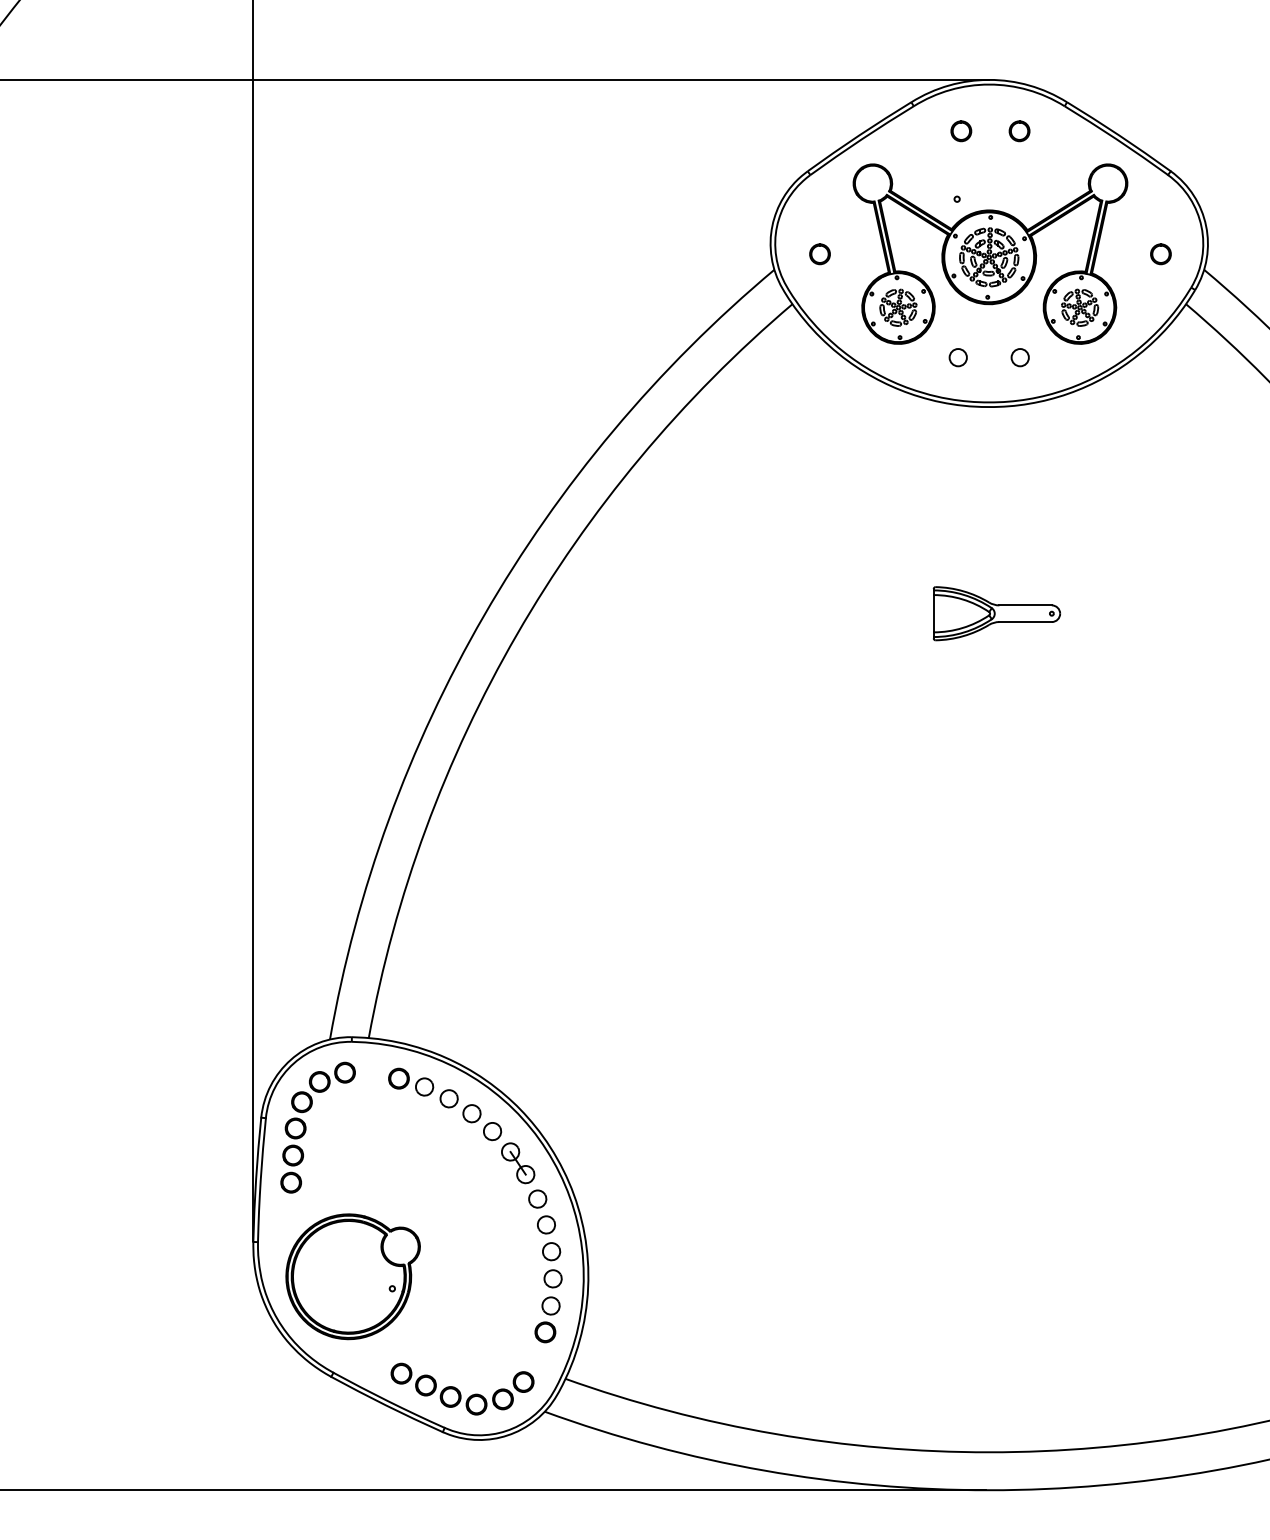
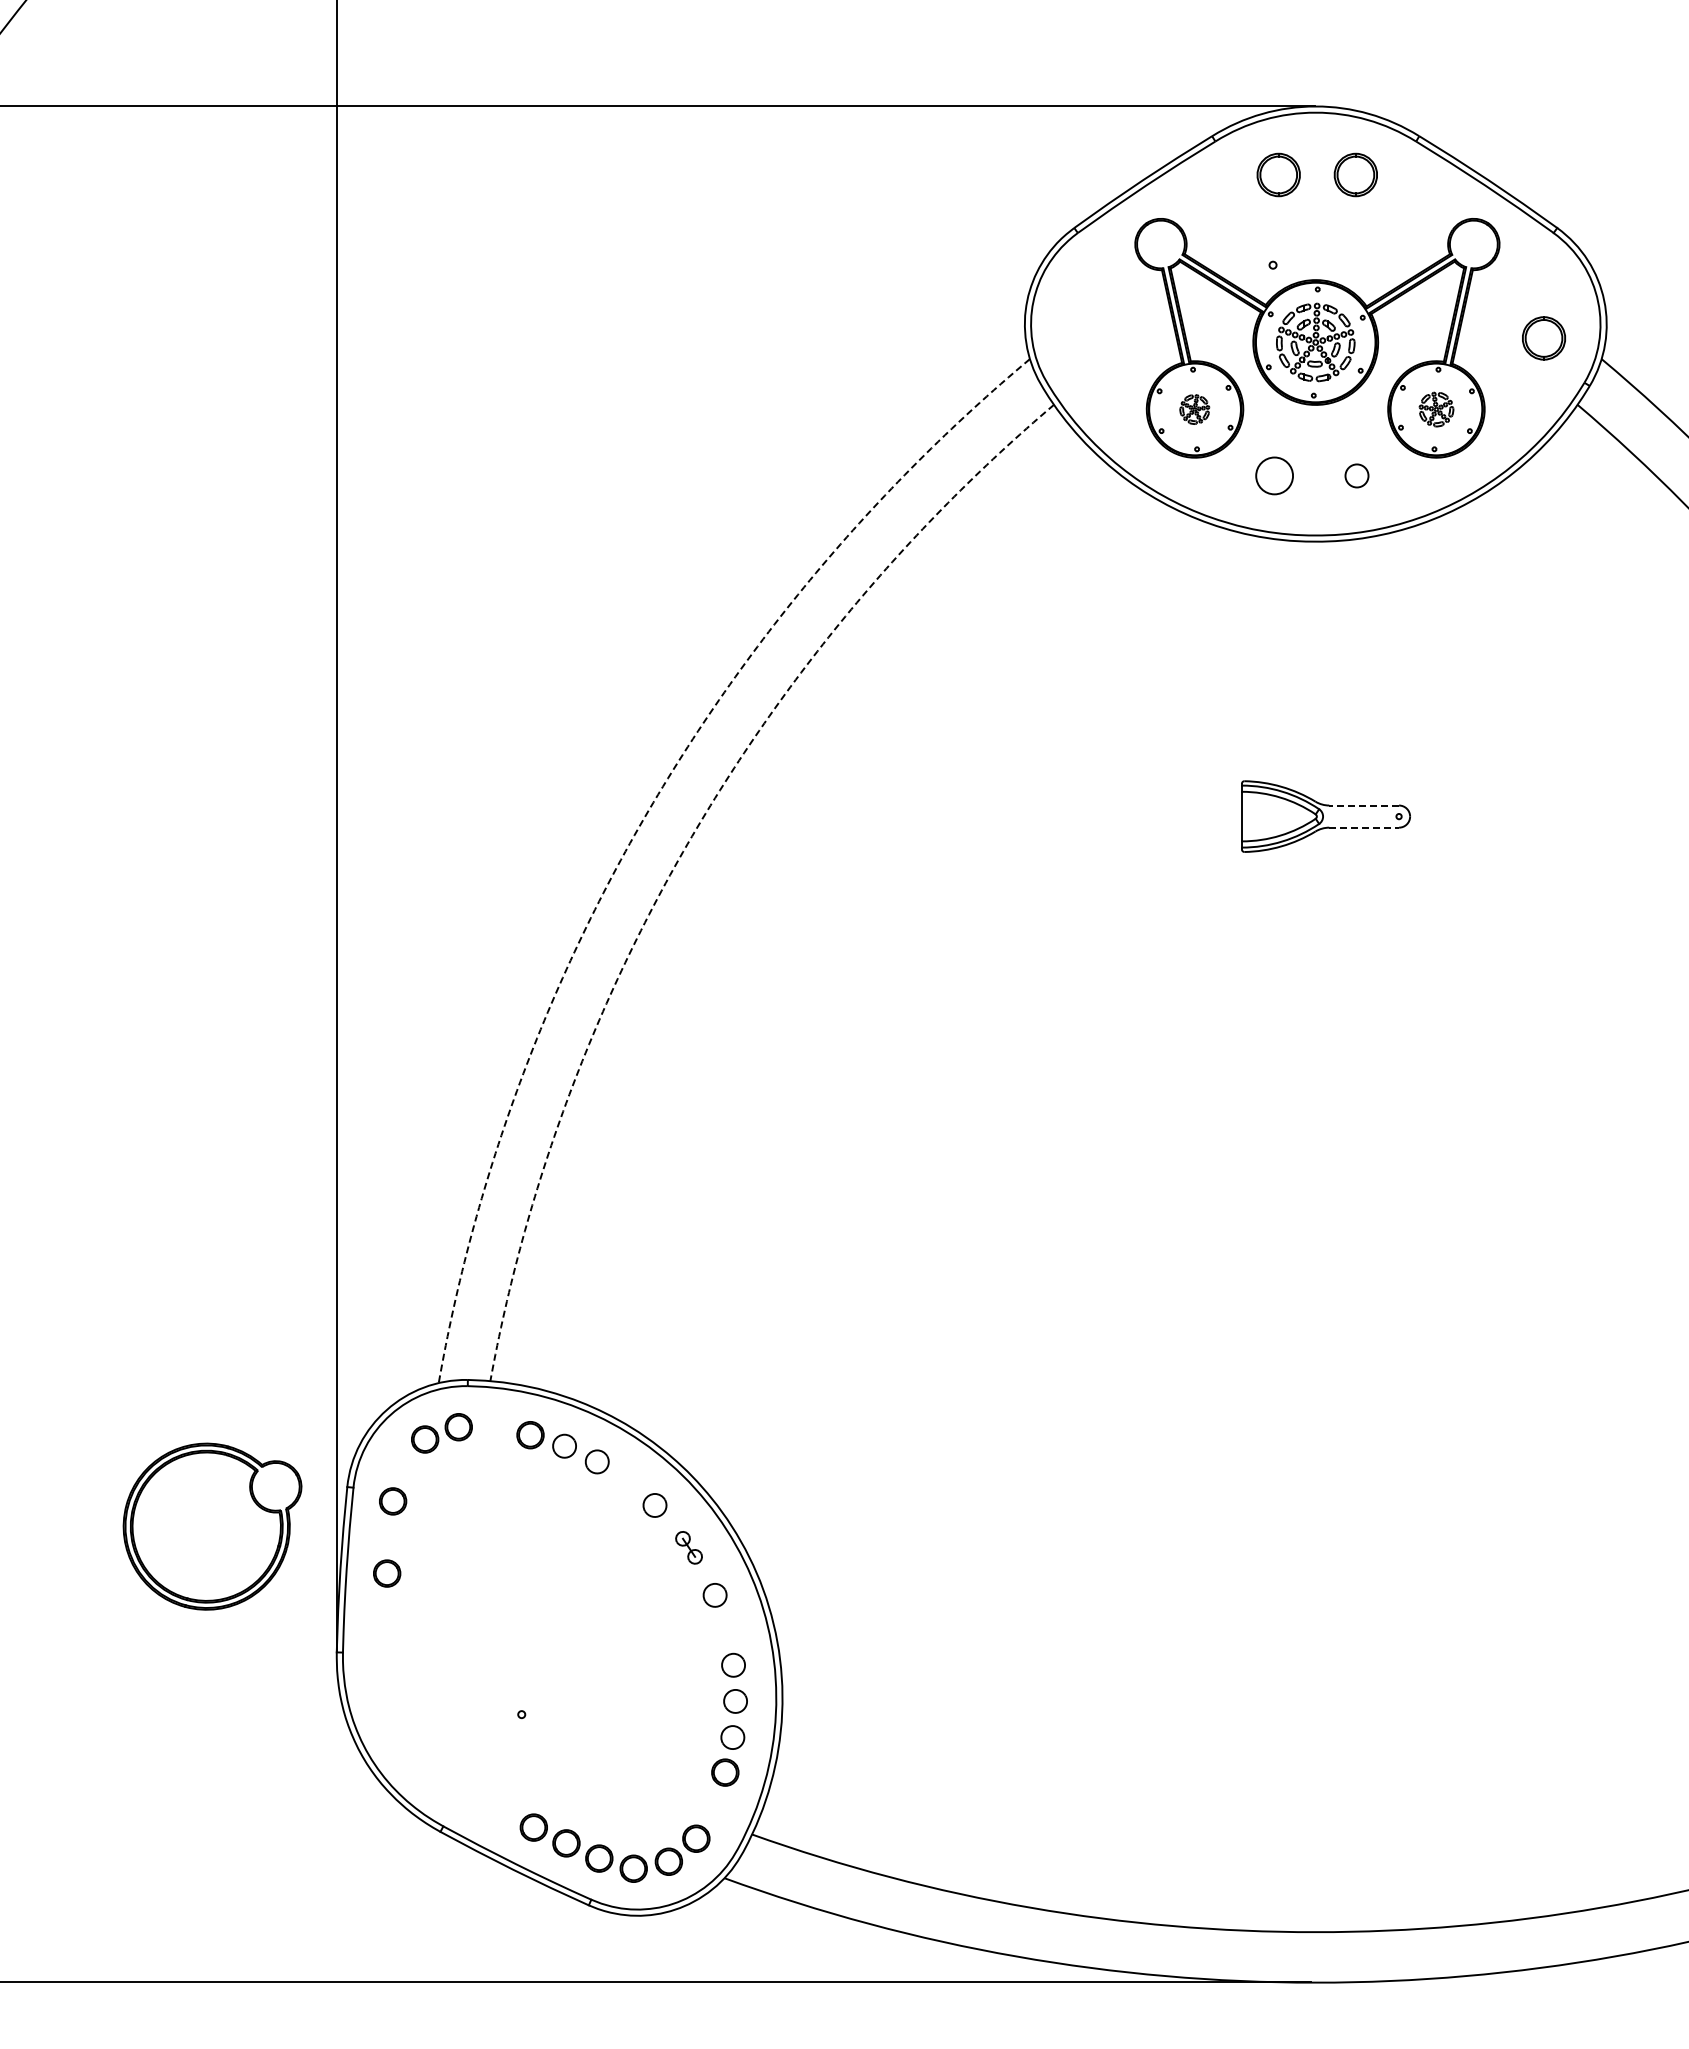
part: (961, 131) -> (1278, 174), size x1.6
part: (1019, 131) -> (1356, 174), size x1.6
part: (819, 254) -> (1090, 338), removed
part: (1161, 254) -> (1544, 338), size x1.6
part: (898, 307) -> (1194, 409), size x0.6
part: (1080, 307) -> (1436, 409), size x0.7
circle: (958, 357) -> (1274, 475), size x1.6
line: (1025, 605) -> (1364, 805), solid -> dashed
arc: (483, 615) -> (643, 818), solid -> dashed
line: (1025, 621) -> (1364, 827), solid -> dashed
arc: (516, 634) -> (687, 844), solid -> dashed
part: (301, 1102) -> (401, 1466), removed
part: (471, 1113) -> (627, 1481), removed
part: (292, 1155) -> (389, 1537), removed
part: (517, 1163) -> (688, 1547), size x0.6
part: (546, 1224) -> (726, 1629), removed
part: (353, 1276) -> (212, 1526), moved

